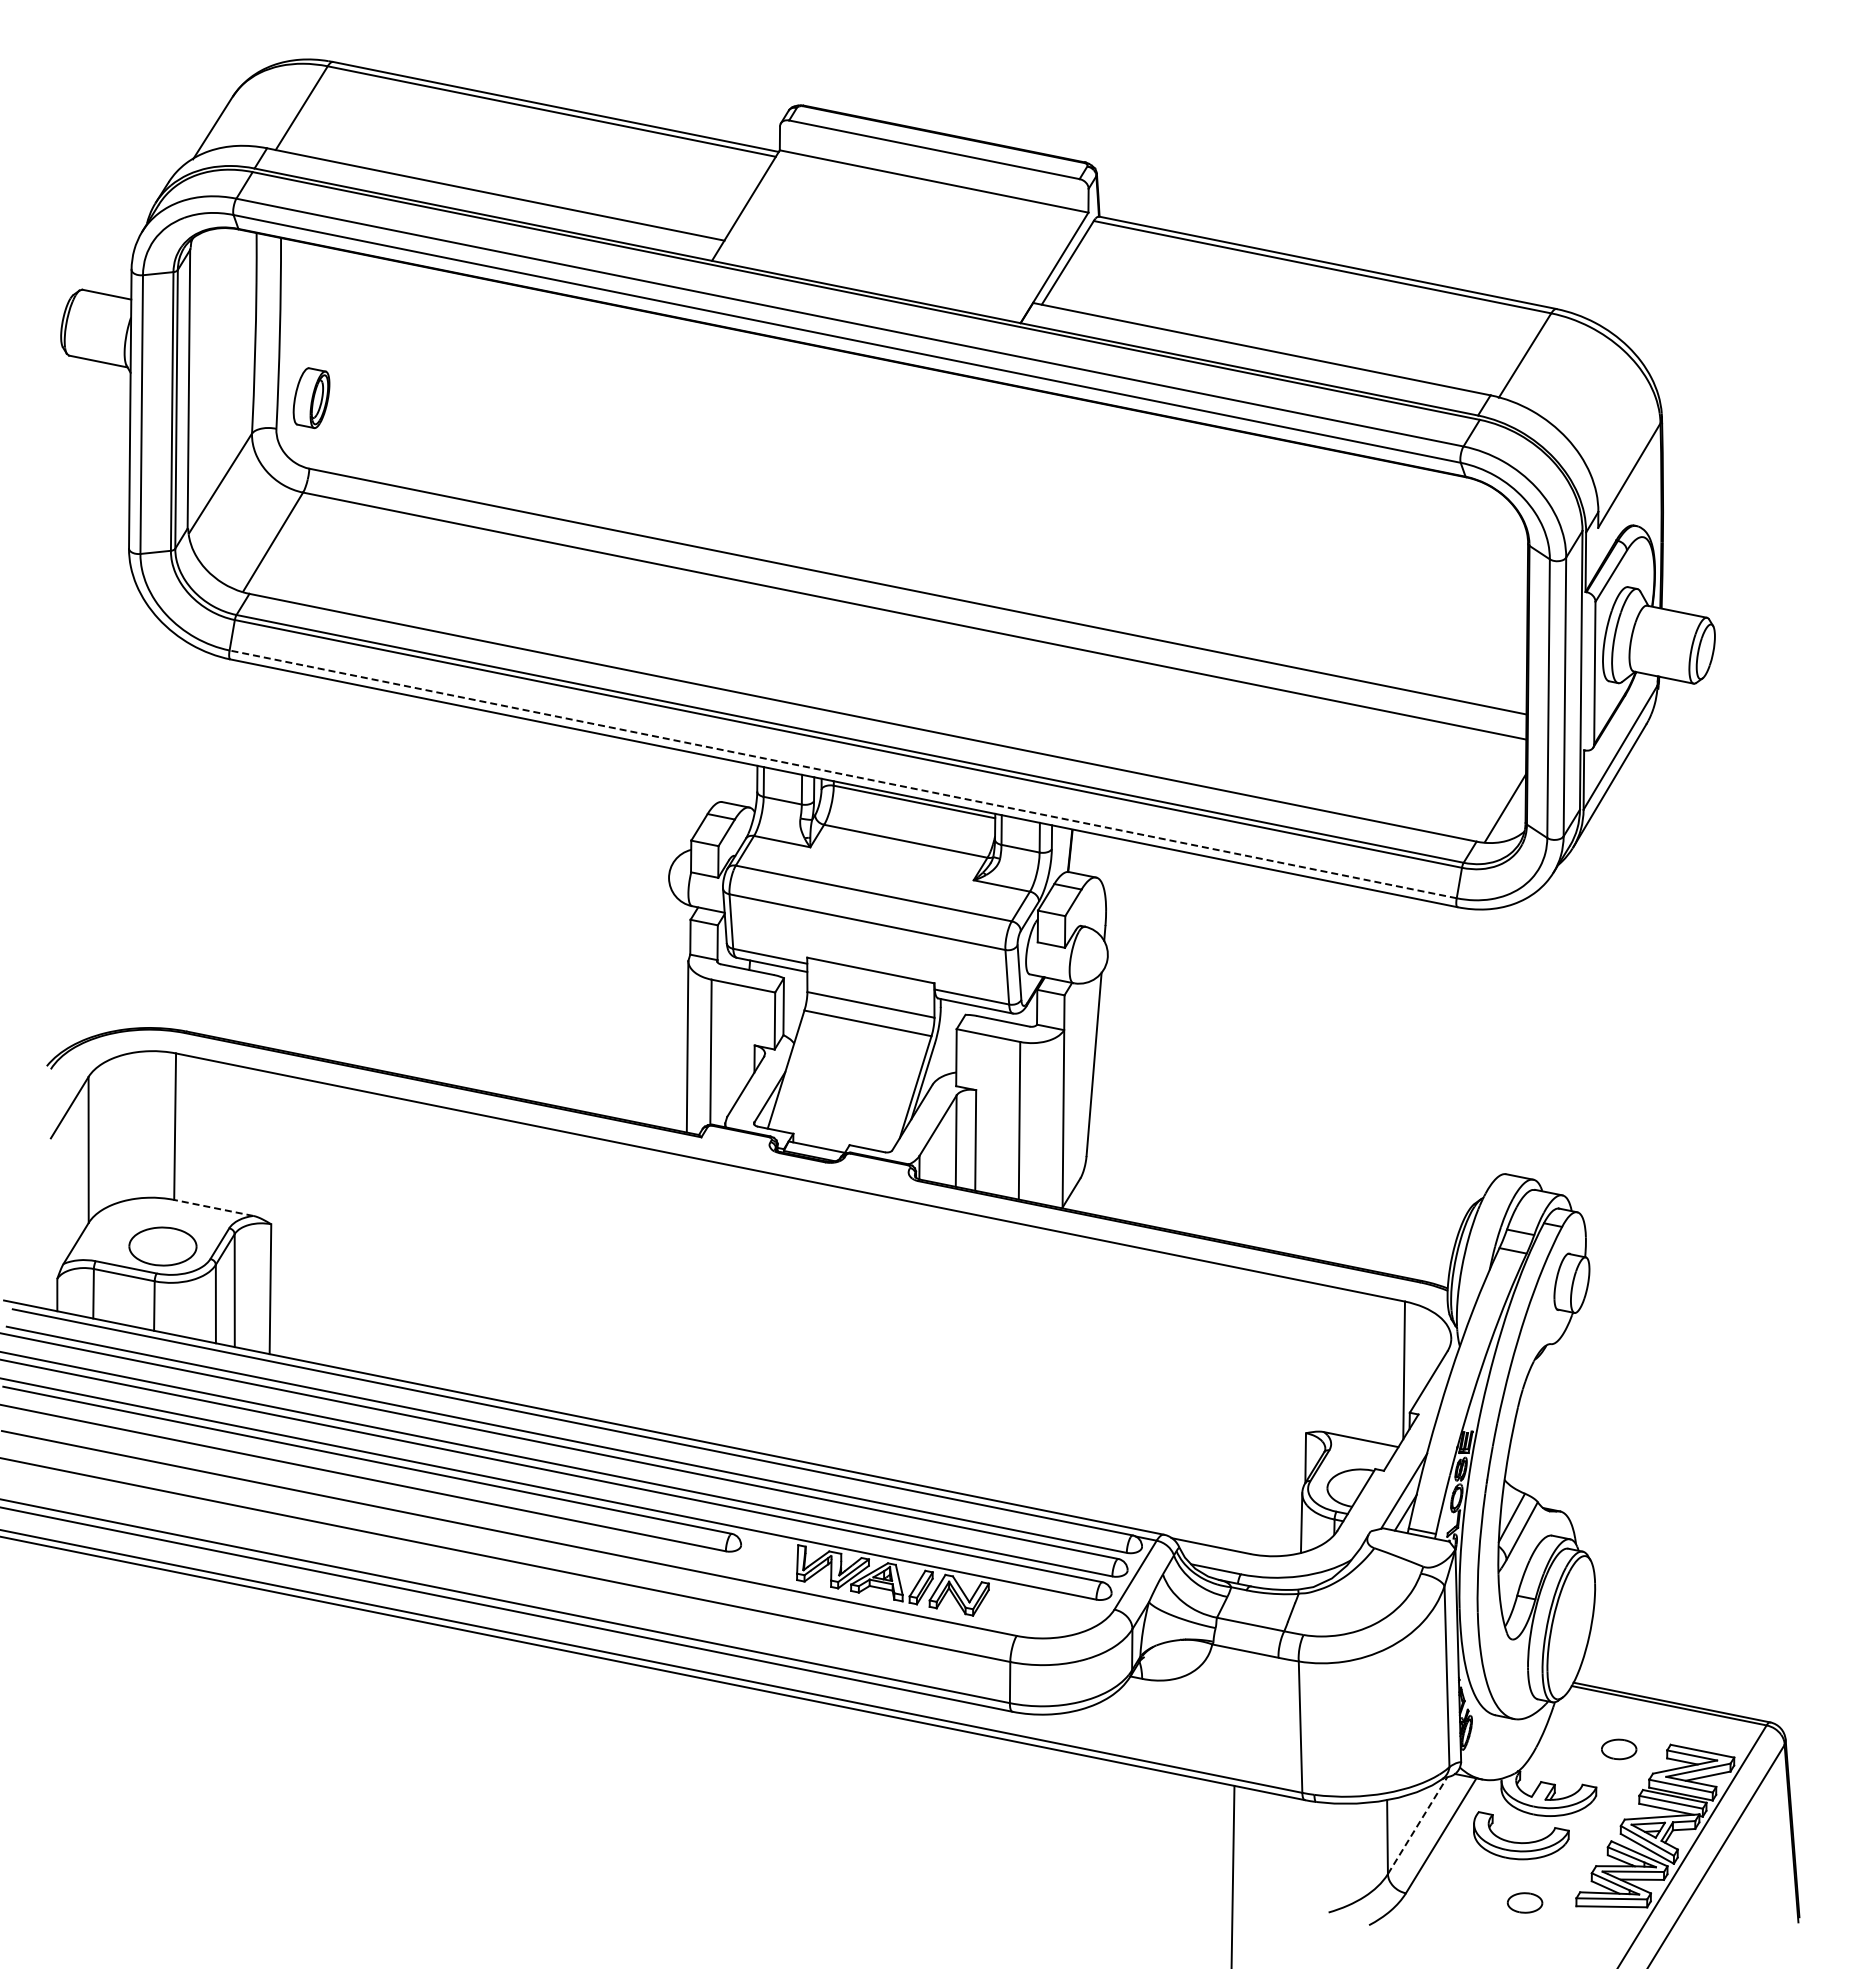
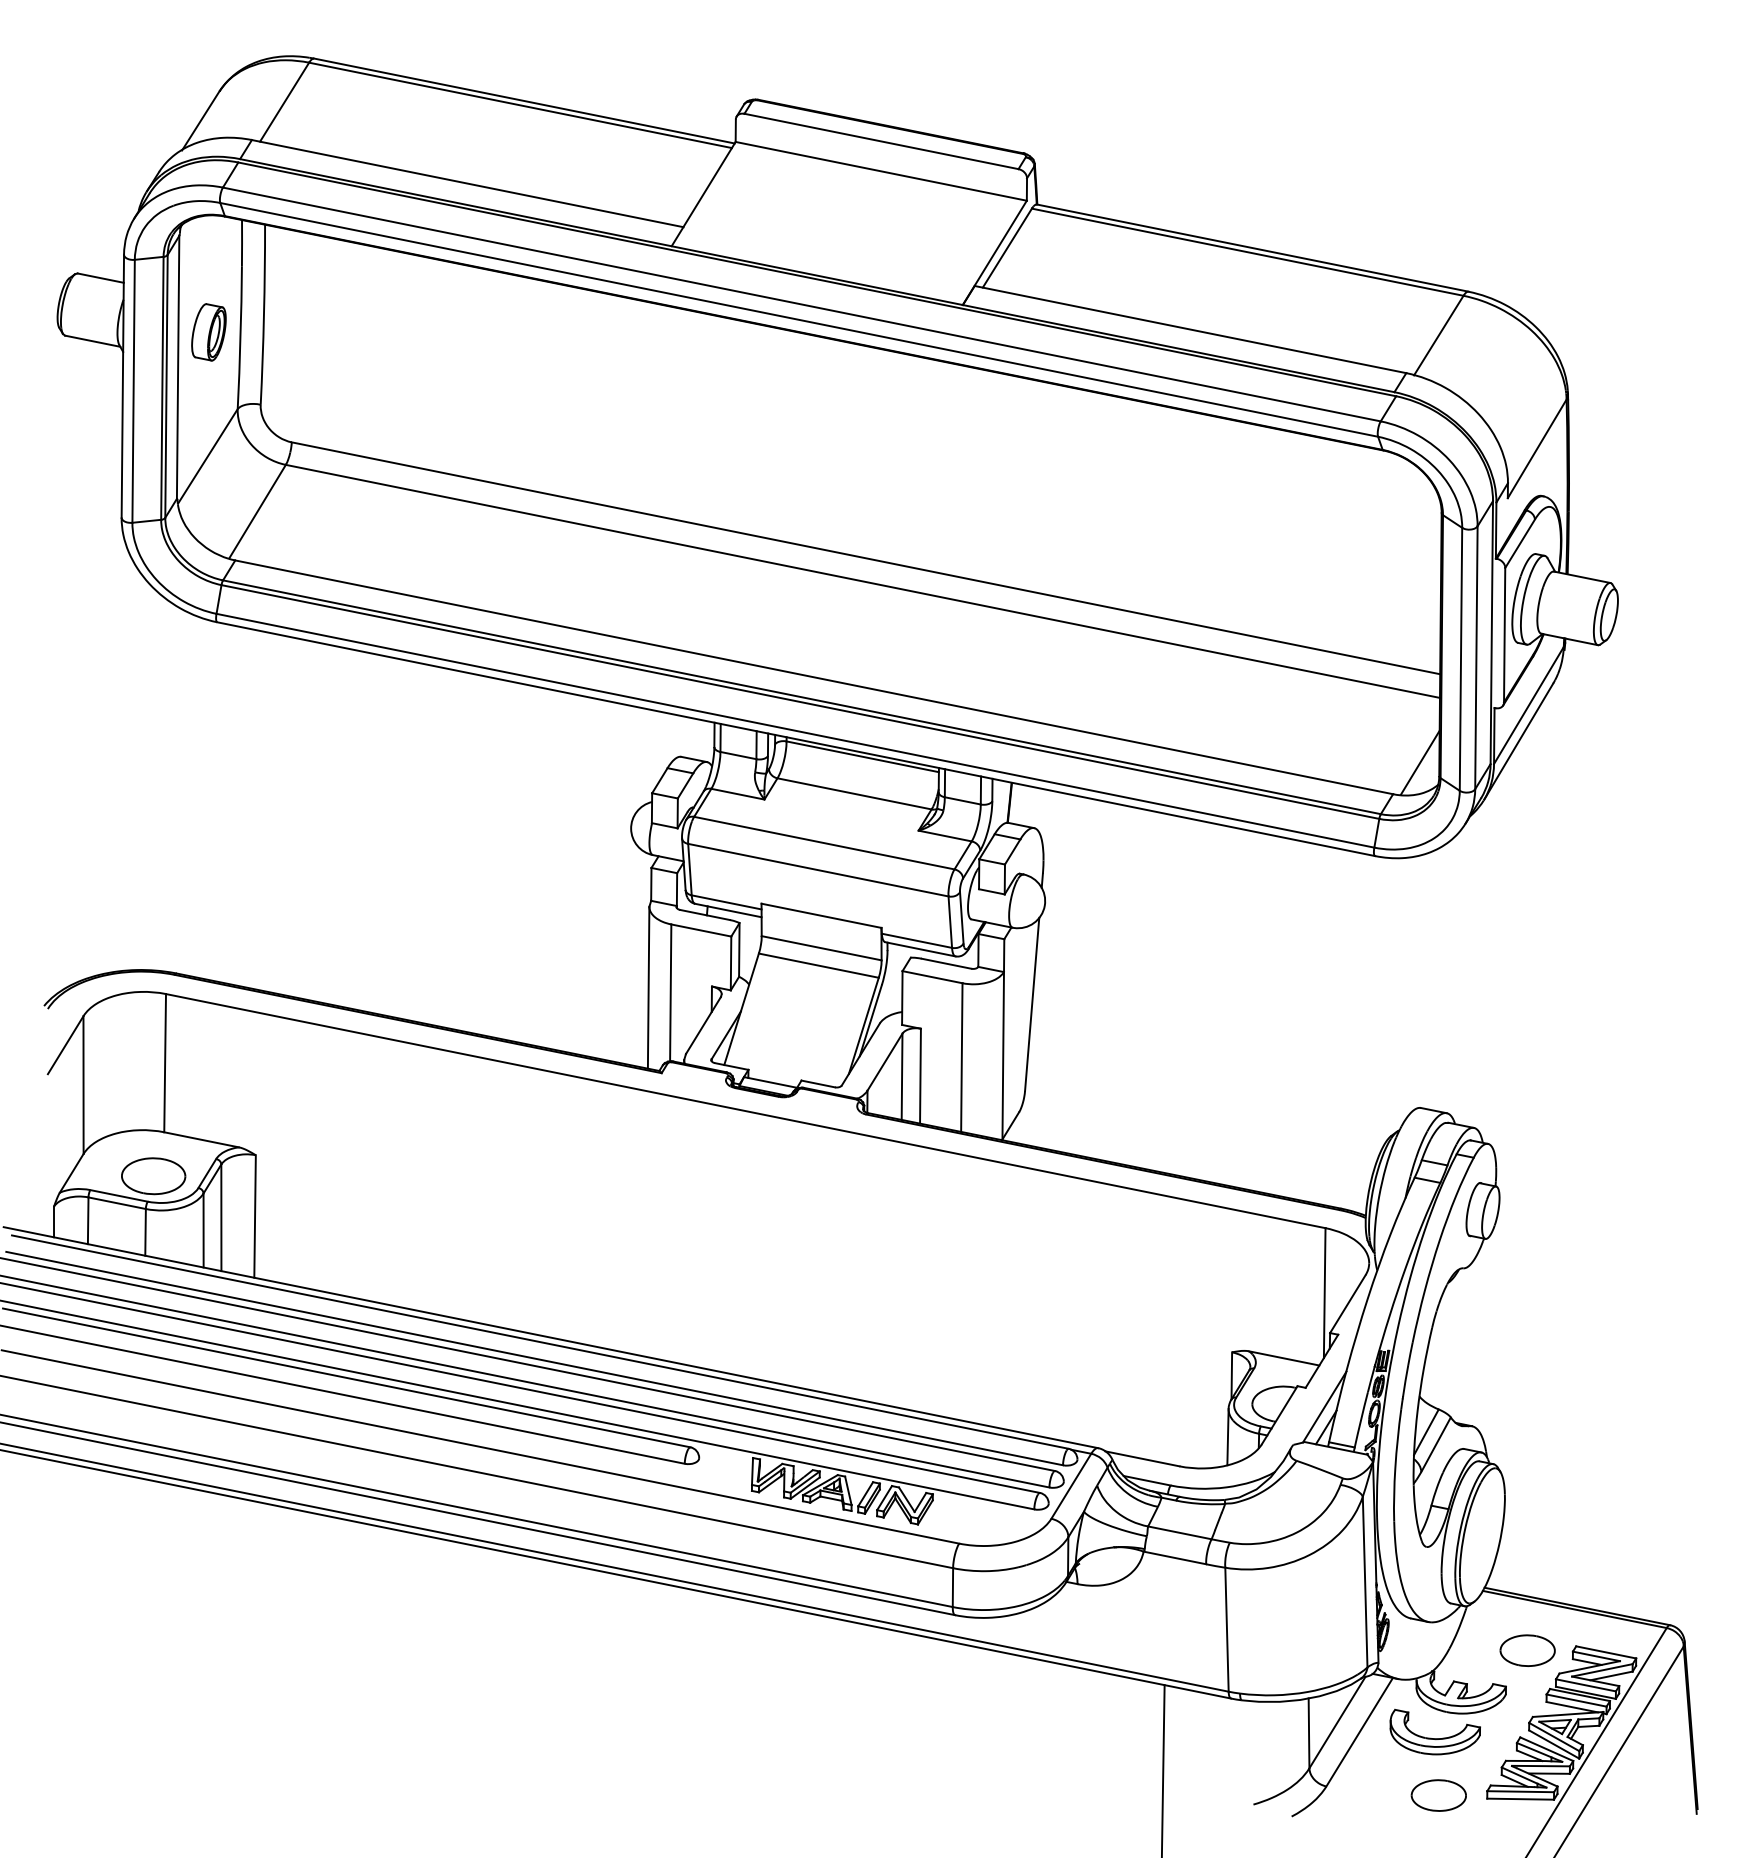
part: (311, 398) -> (208, 332), moved
line: (843, 774) -> (795, 730), dashed -> solid
line: (213, 1207) -> (201, 1139), dashed -> solid
part: (1618, 1749) -> (1526, 1650), size x1.67
line: (1417, 1825) -> (1337, 1722), dashed -> solid
part: (1524, 1902) -> (1438, 1795), size x1.67

